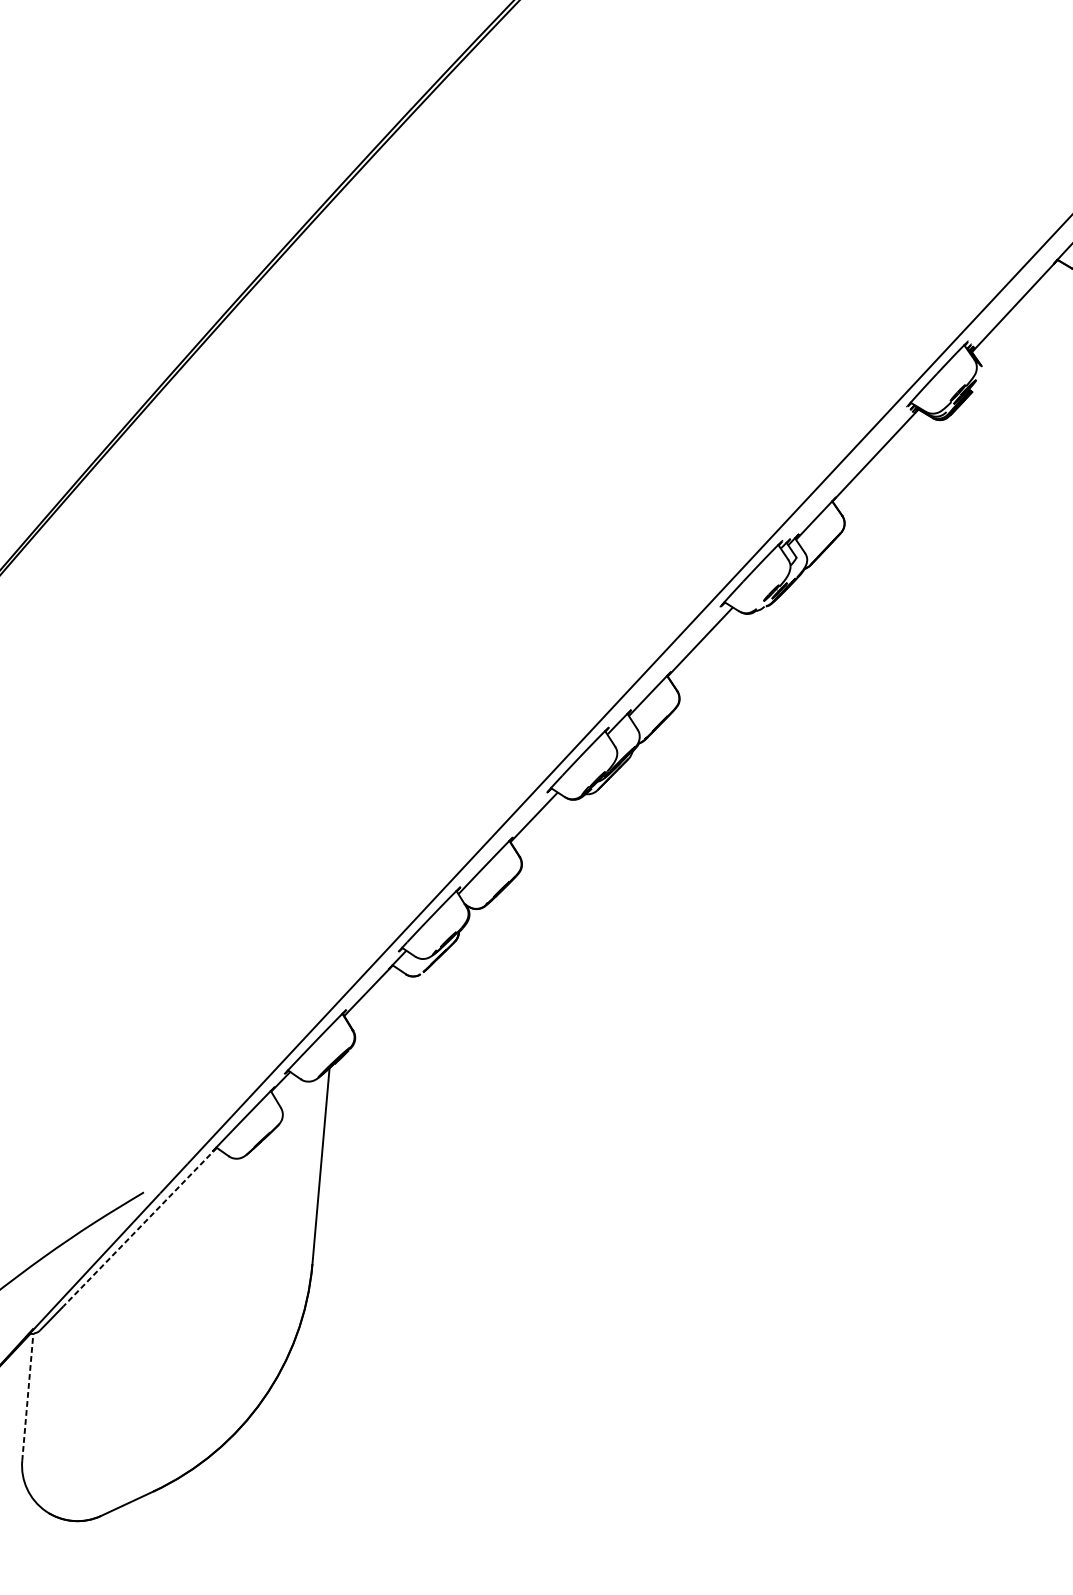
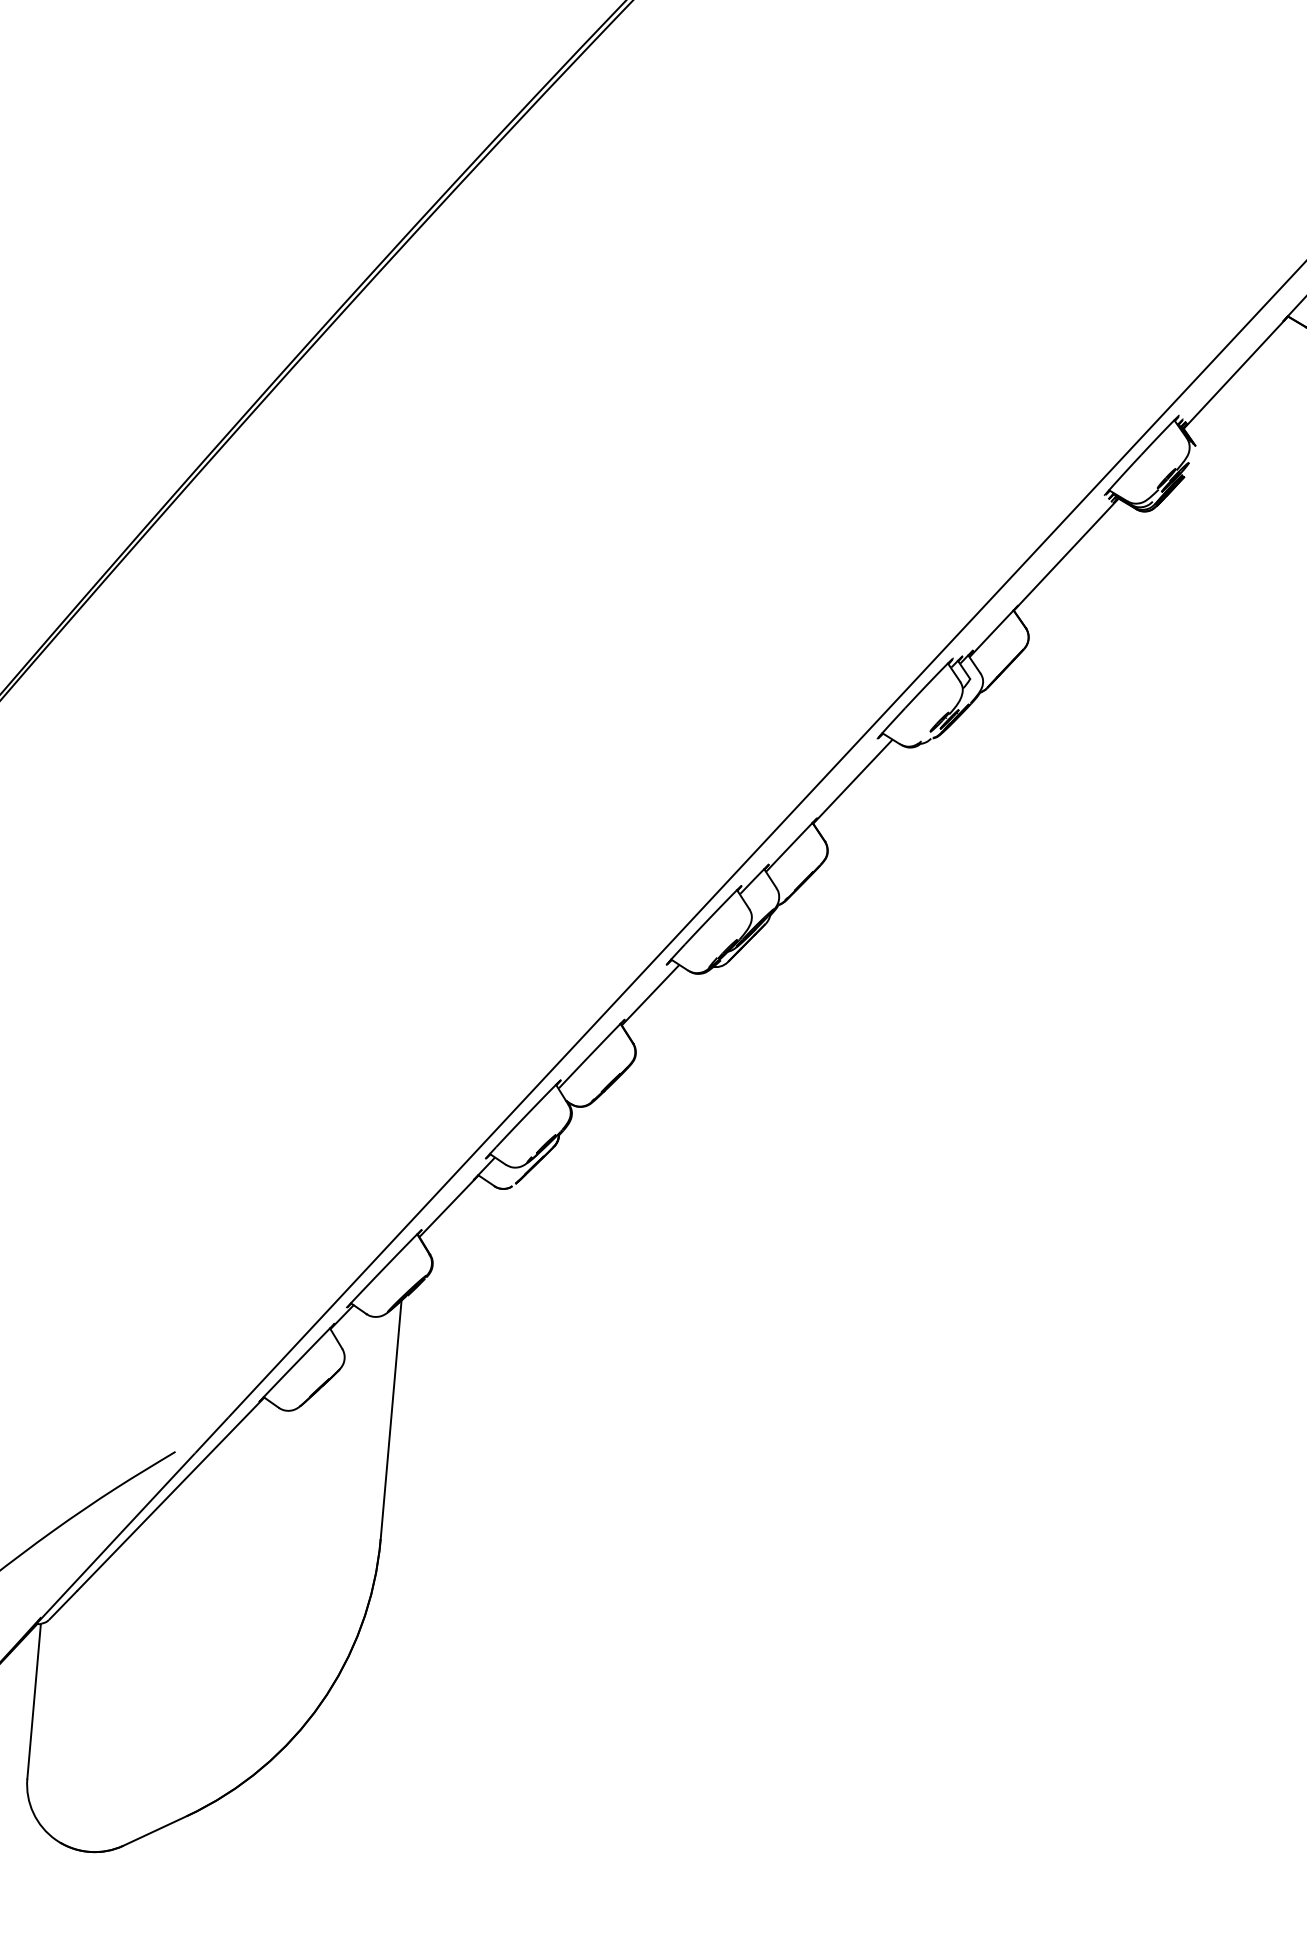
line: (139, 1227) -> (170, 1494), dashed -> solid
line: (28, 1396) -> (34, 1700), dashed -> solid

